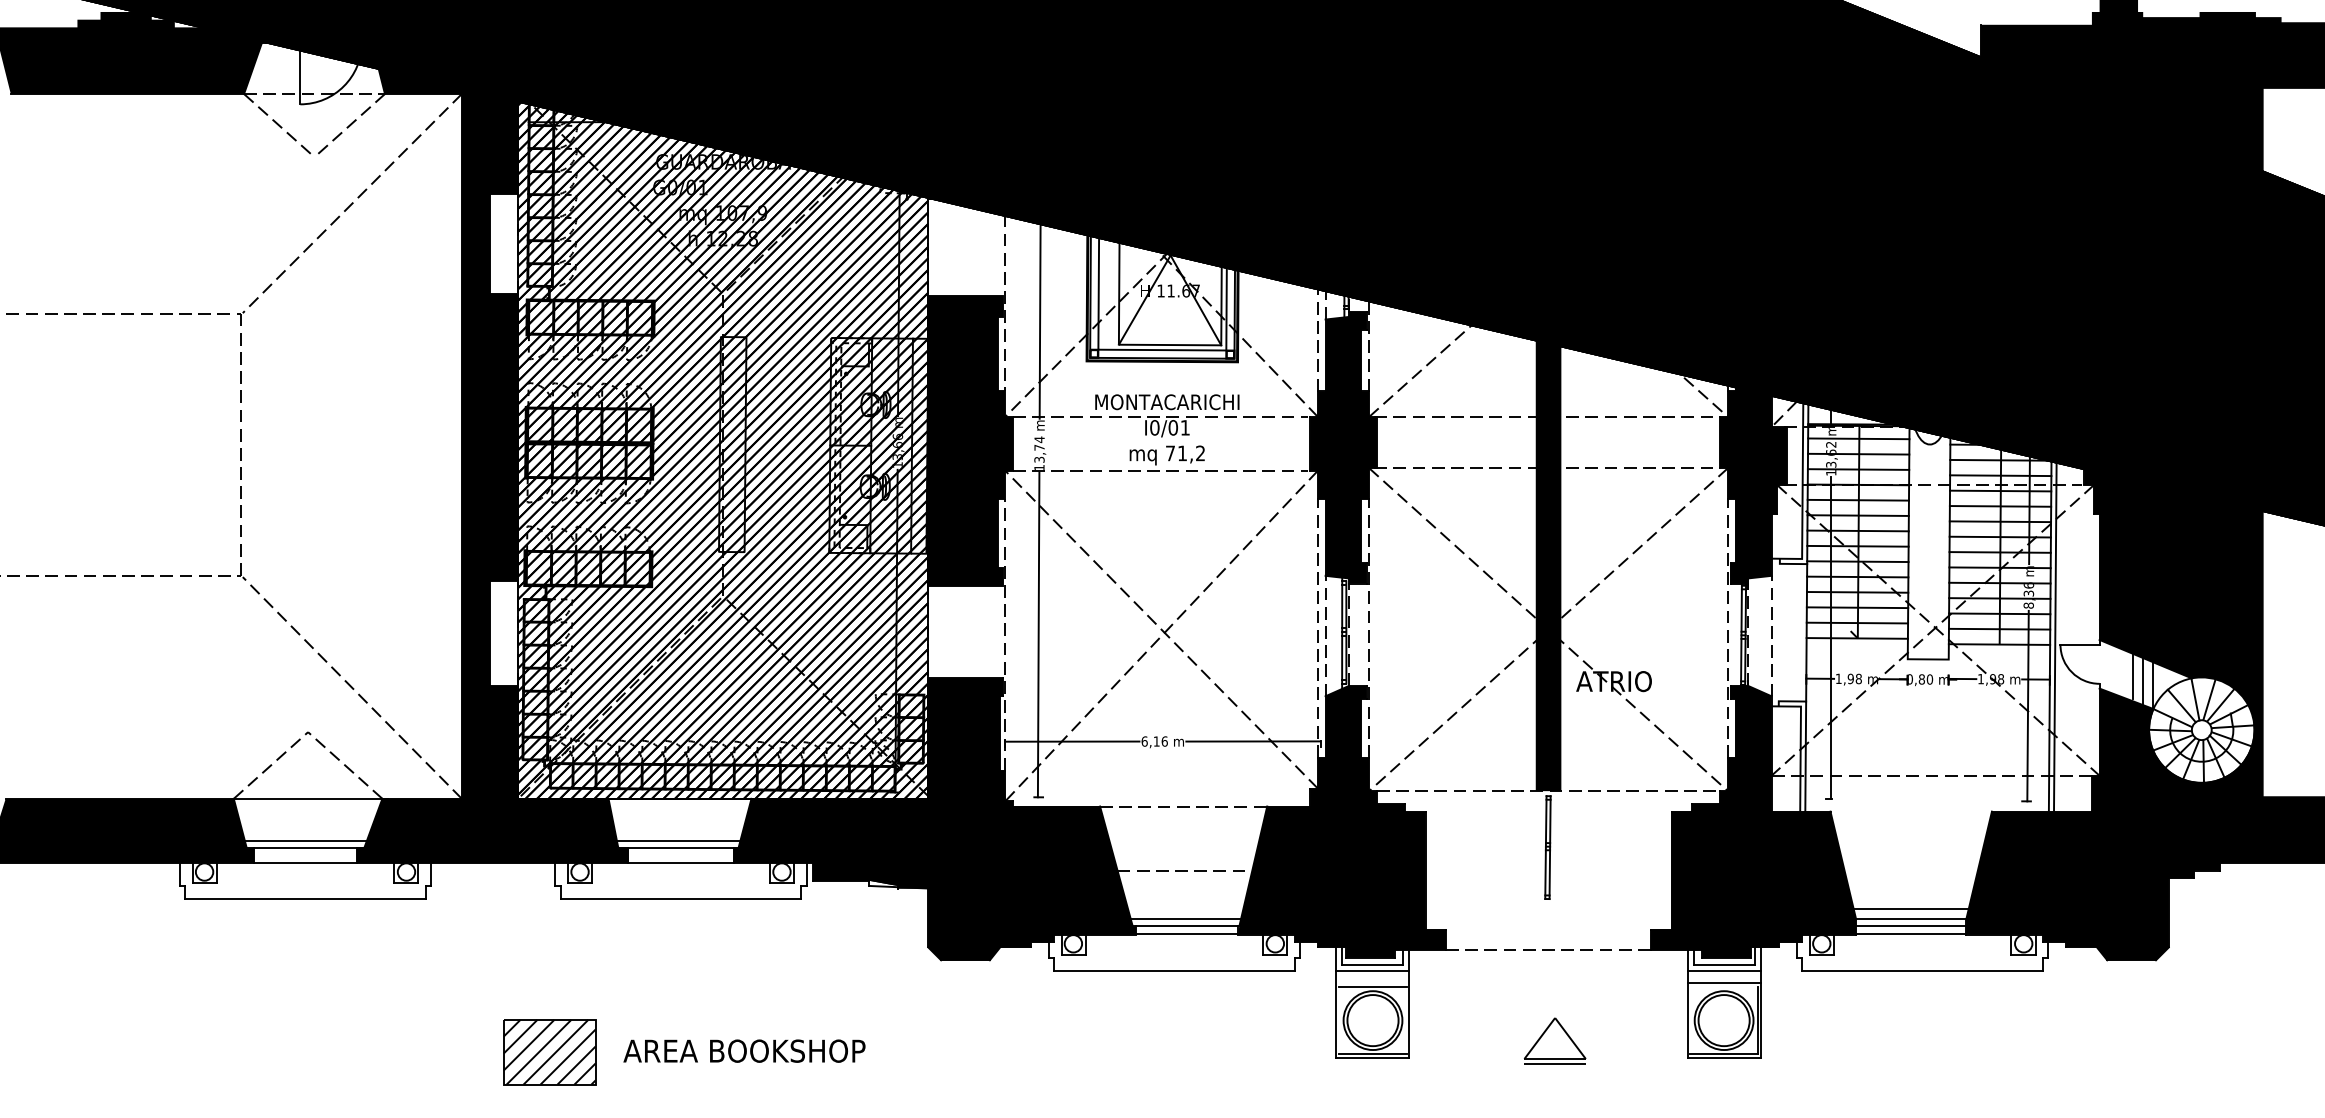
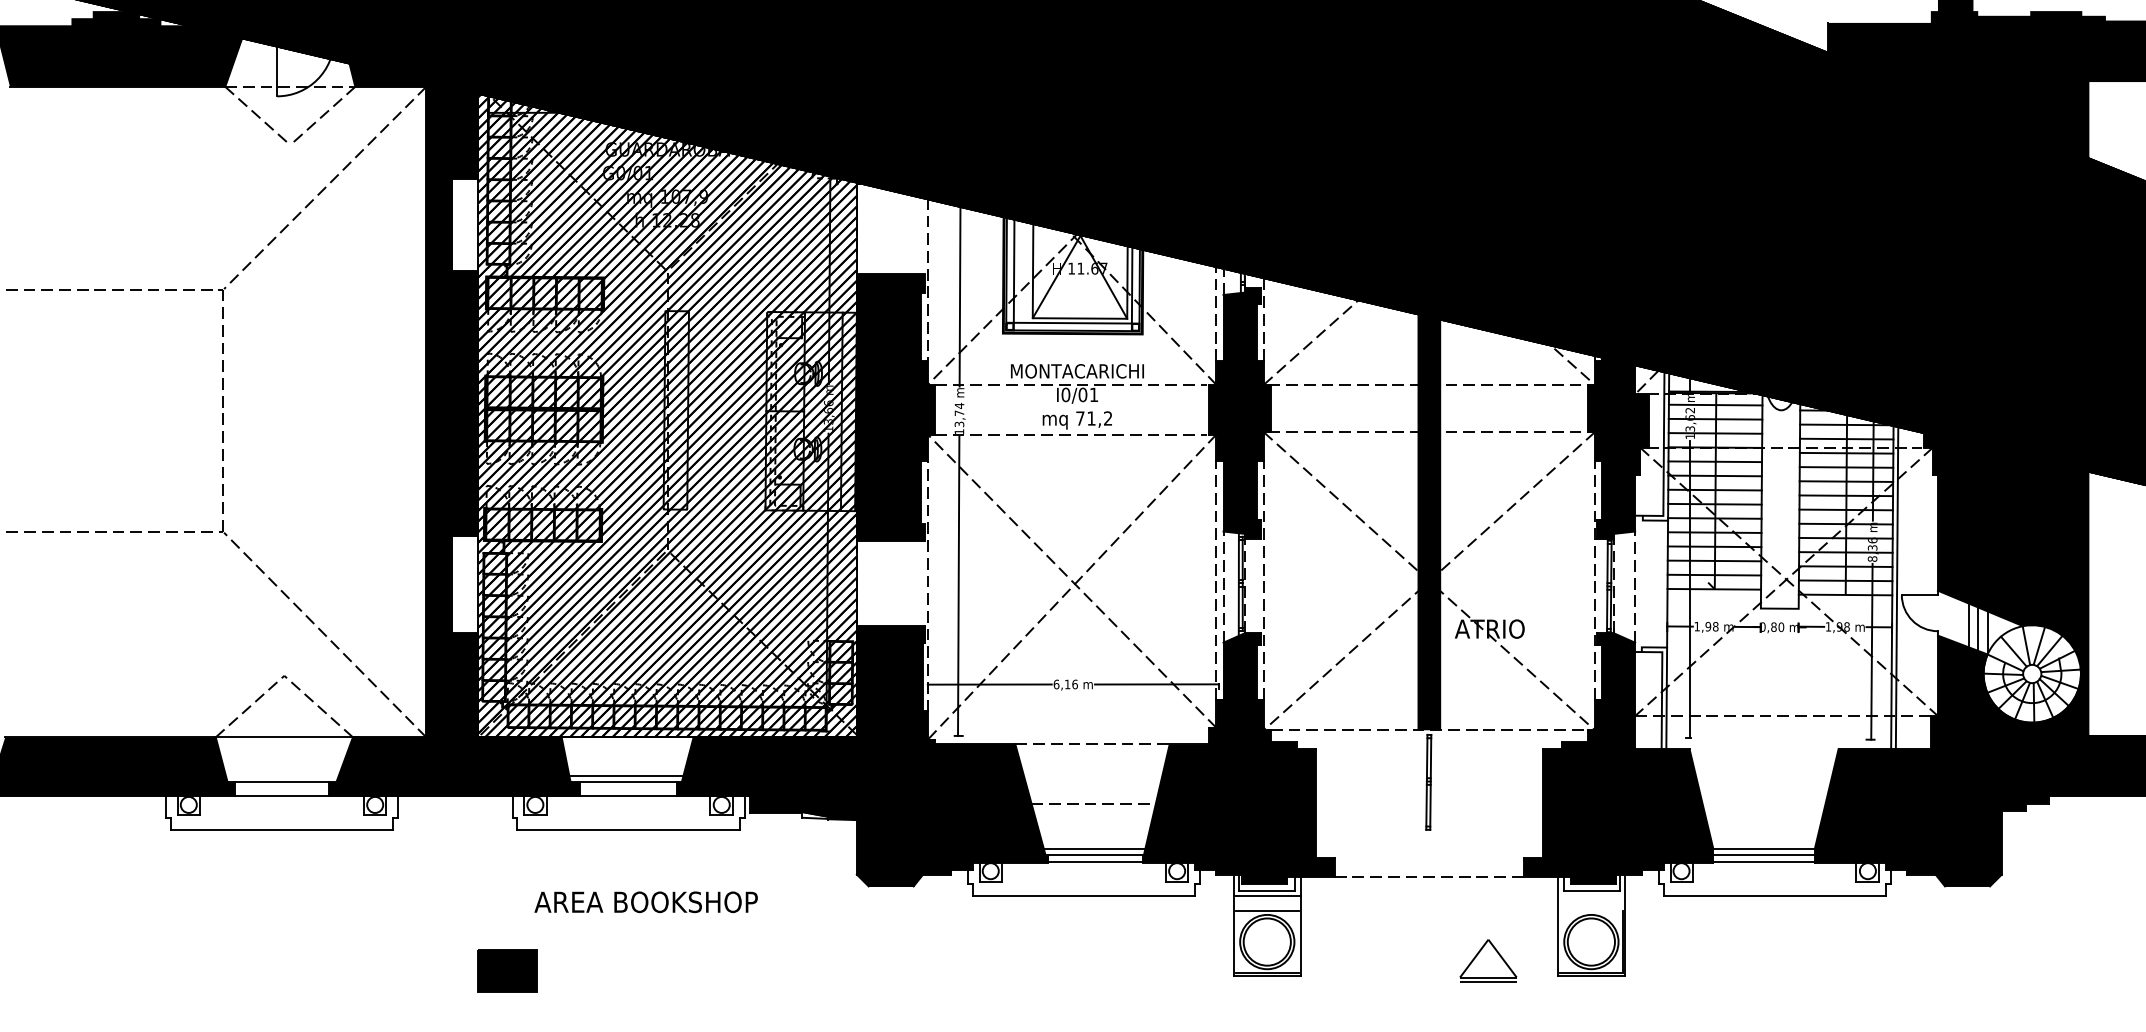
line: (304, 840) -> (281, 775), removed
line: (1910, 909) -> (1763, 839), removed
line: (1724, 970) -> (1591, 895), removed
line: (1724, 983) -> (1591, 907), removed
part: (1555, 1040) -> (1488, 960), moved
part: (549, 1051) -> (507, 970), size x0.7
text: (743, 1051) -> (645, 902), moved

